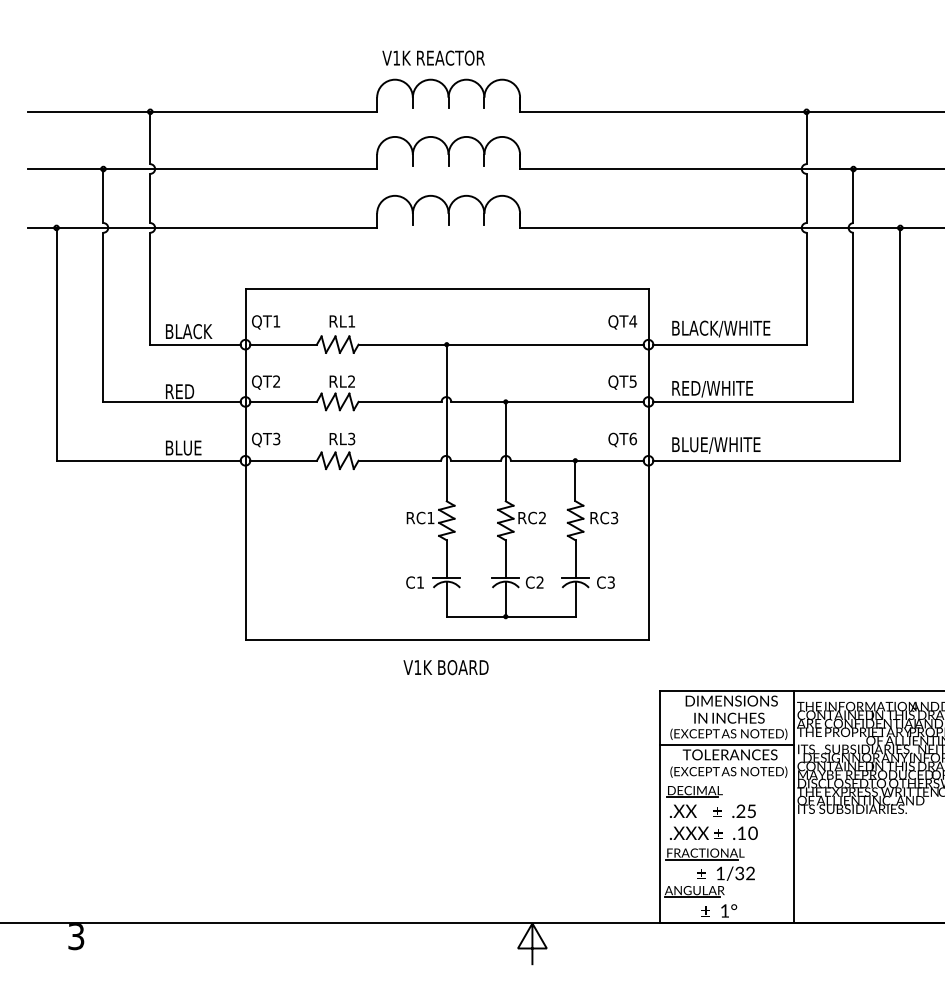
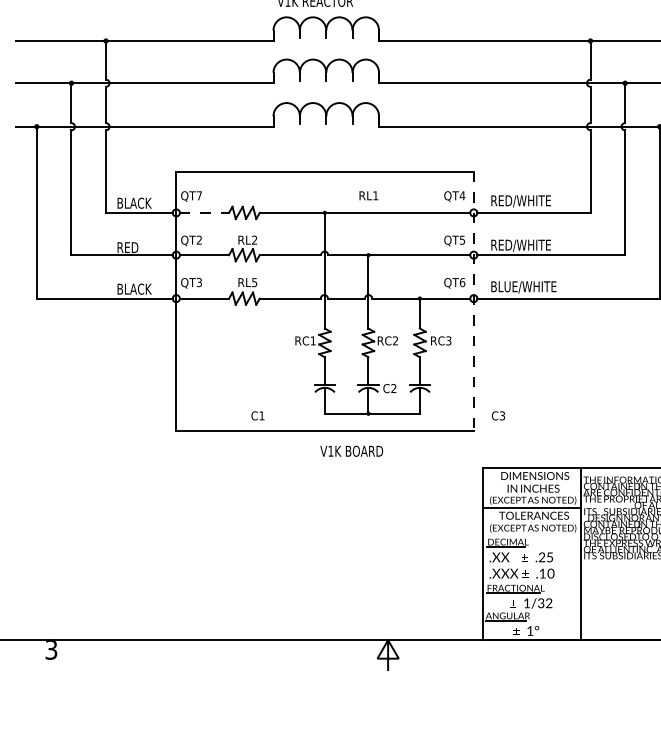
text: (276, 321) -> (199, 195), QT1 -> QT7
text: (341, 321) -> (368, 195), moved
text: (721, 328) -> (527, 200), BLACK/WHITE -> RED/WHITE
line: (284, 344) -> (205, 212), solid -> dashed
text: (351, 438) -> (254, 282), RL3 -> RL5
text: (197, 447) -> (140, 288), BLUE -> BLACK
line: (648, 464) -> (473, 301), solid -> dashed
text: (414, 582) -> (257, 415), moved
text: (605, 582) -> (498, 415), moved
text: (445, 667) -> (351, 451), moved

